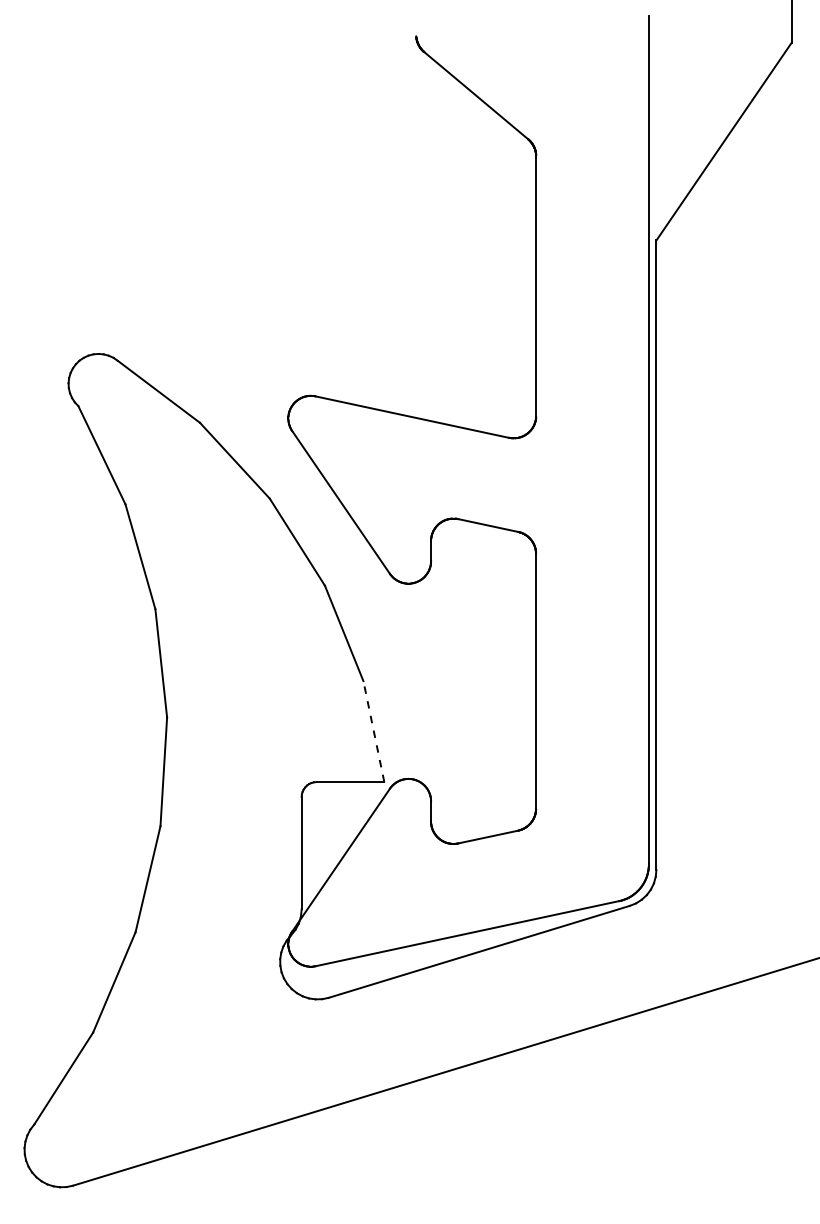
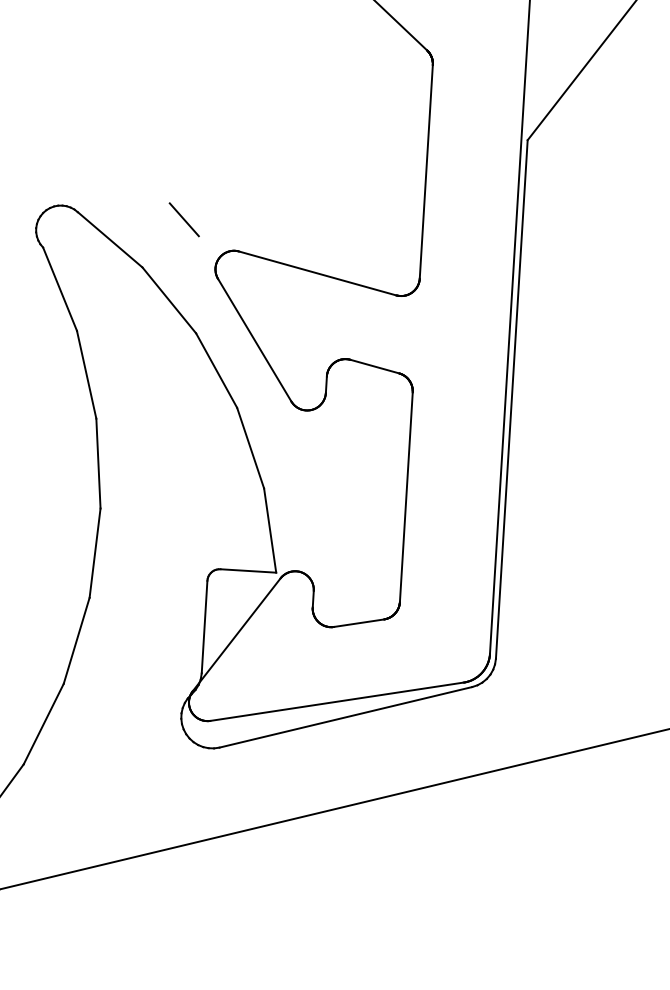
line: (246, 361) -> (183, 219), added
line: (373, 731) -> (269, 530), dashed -> solid

